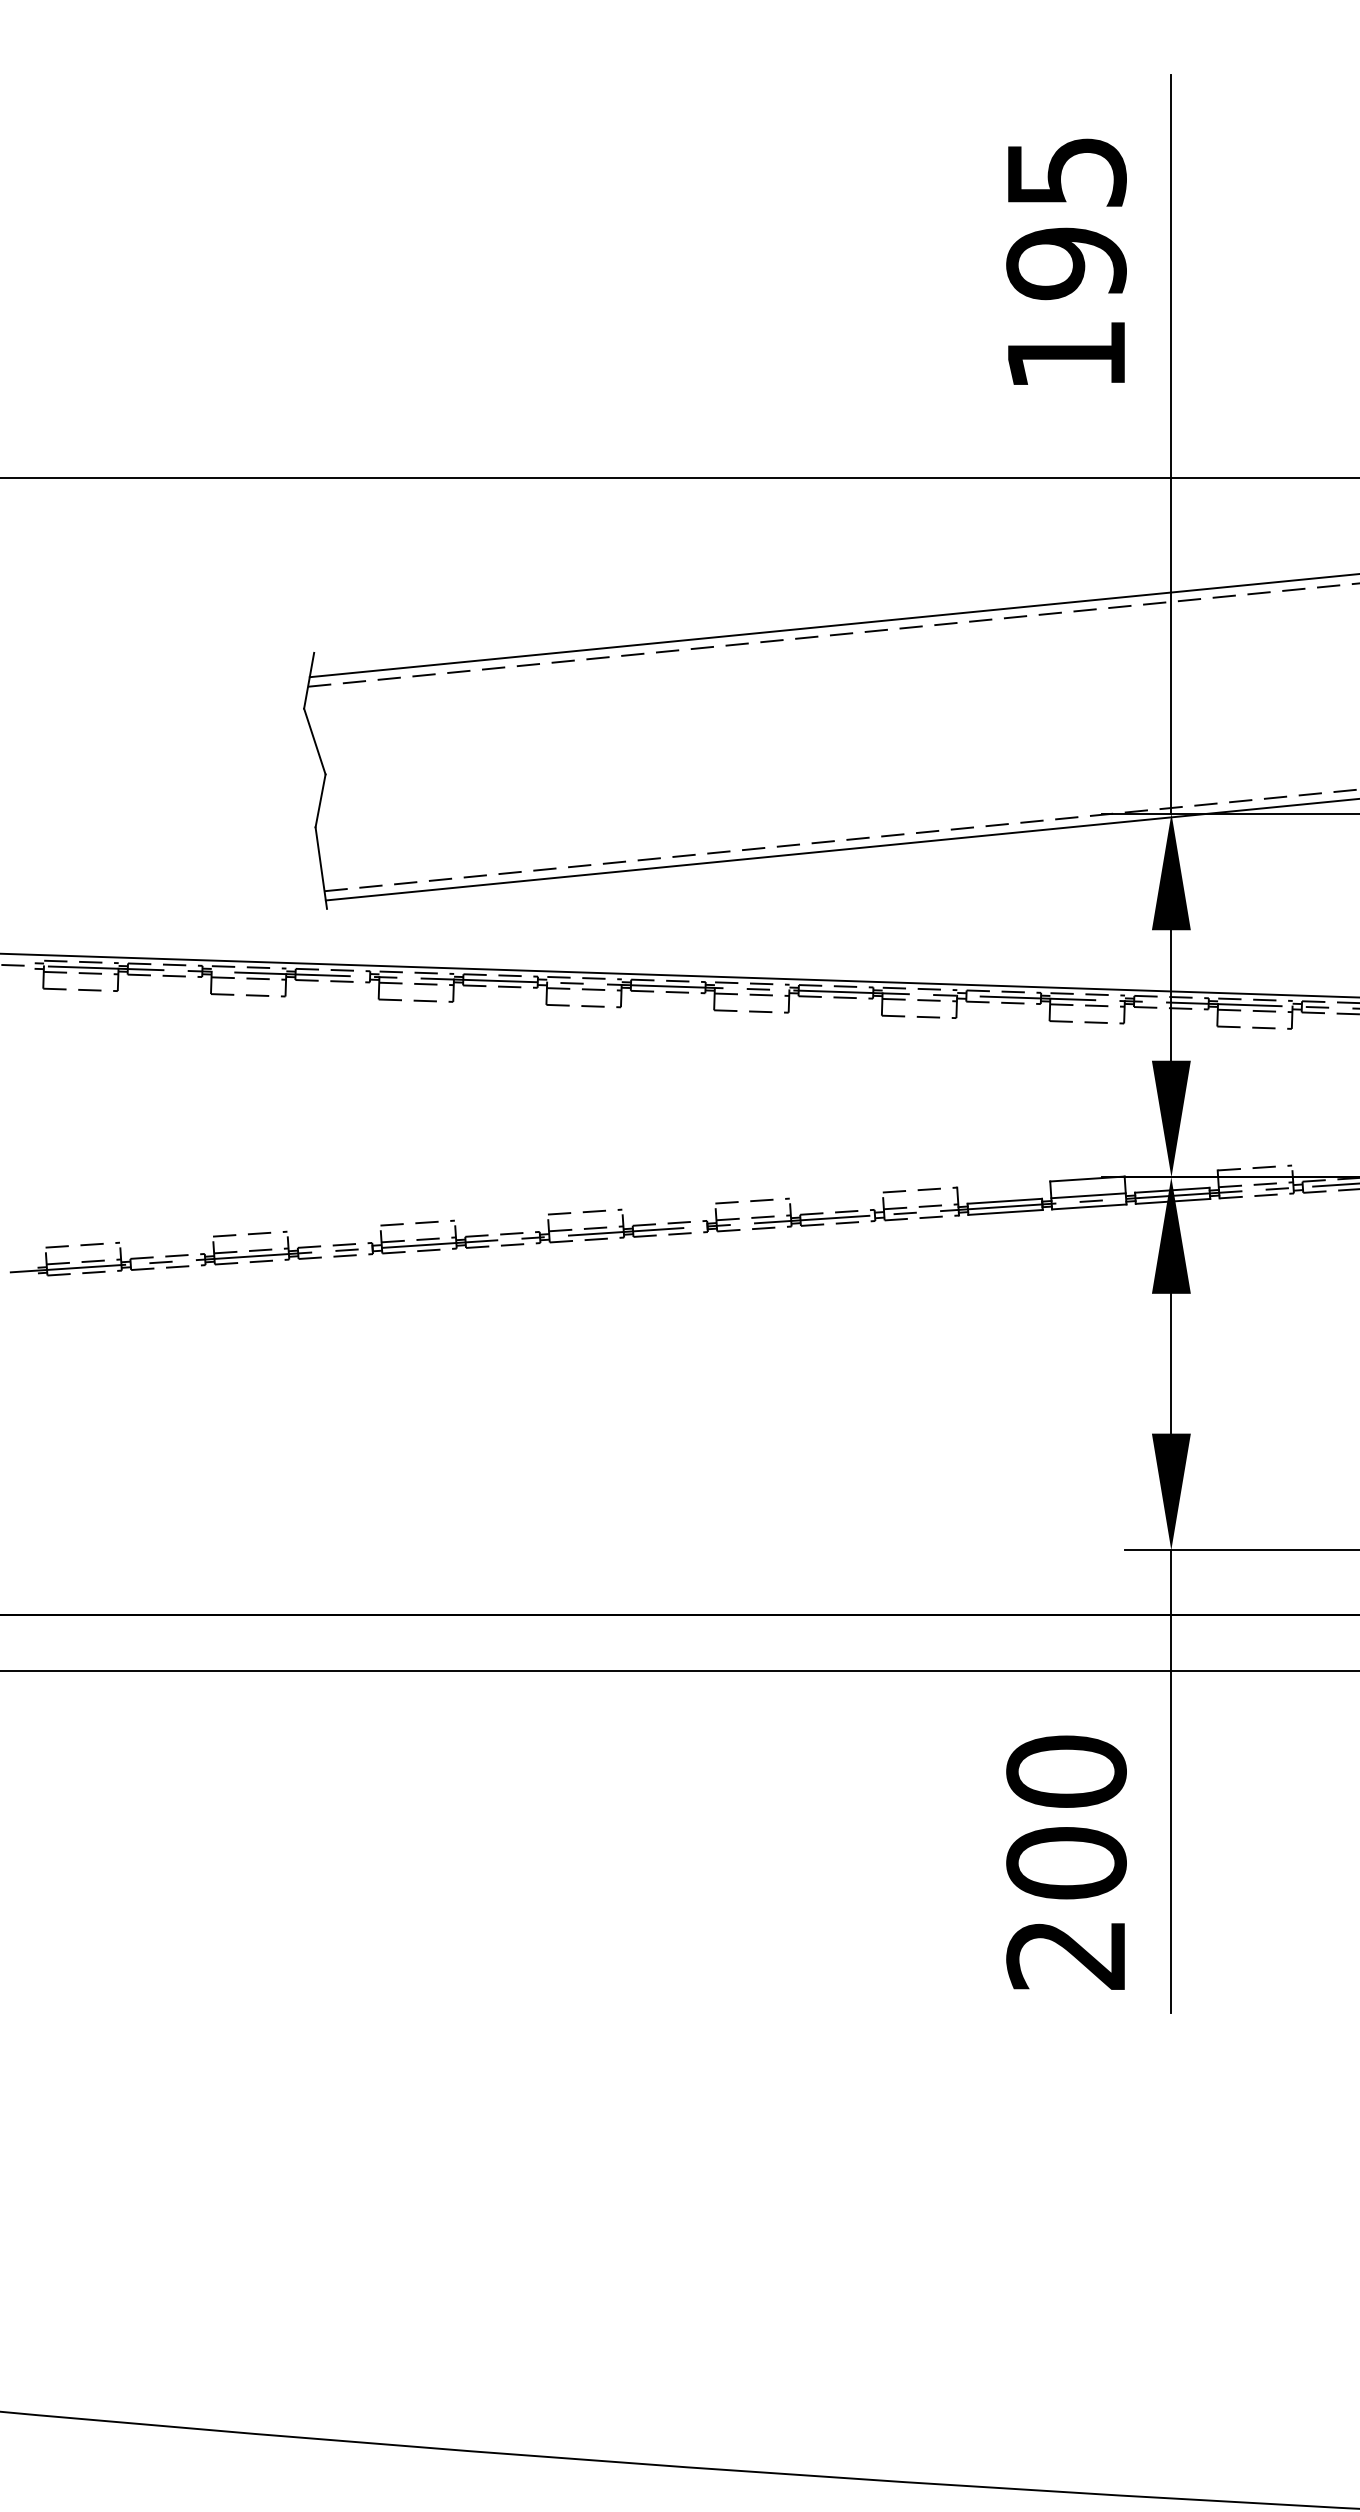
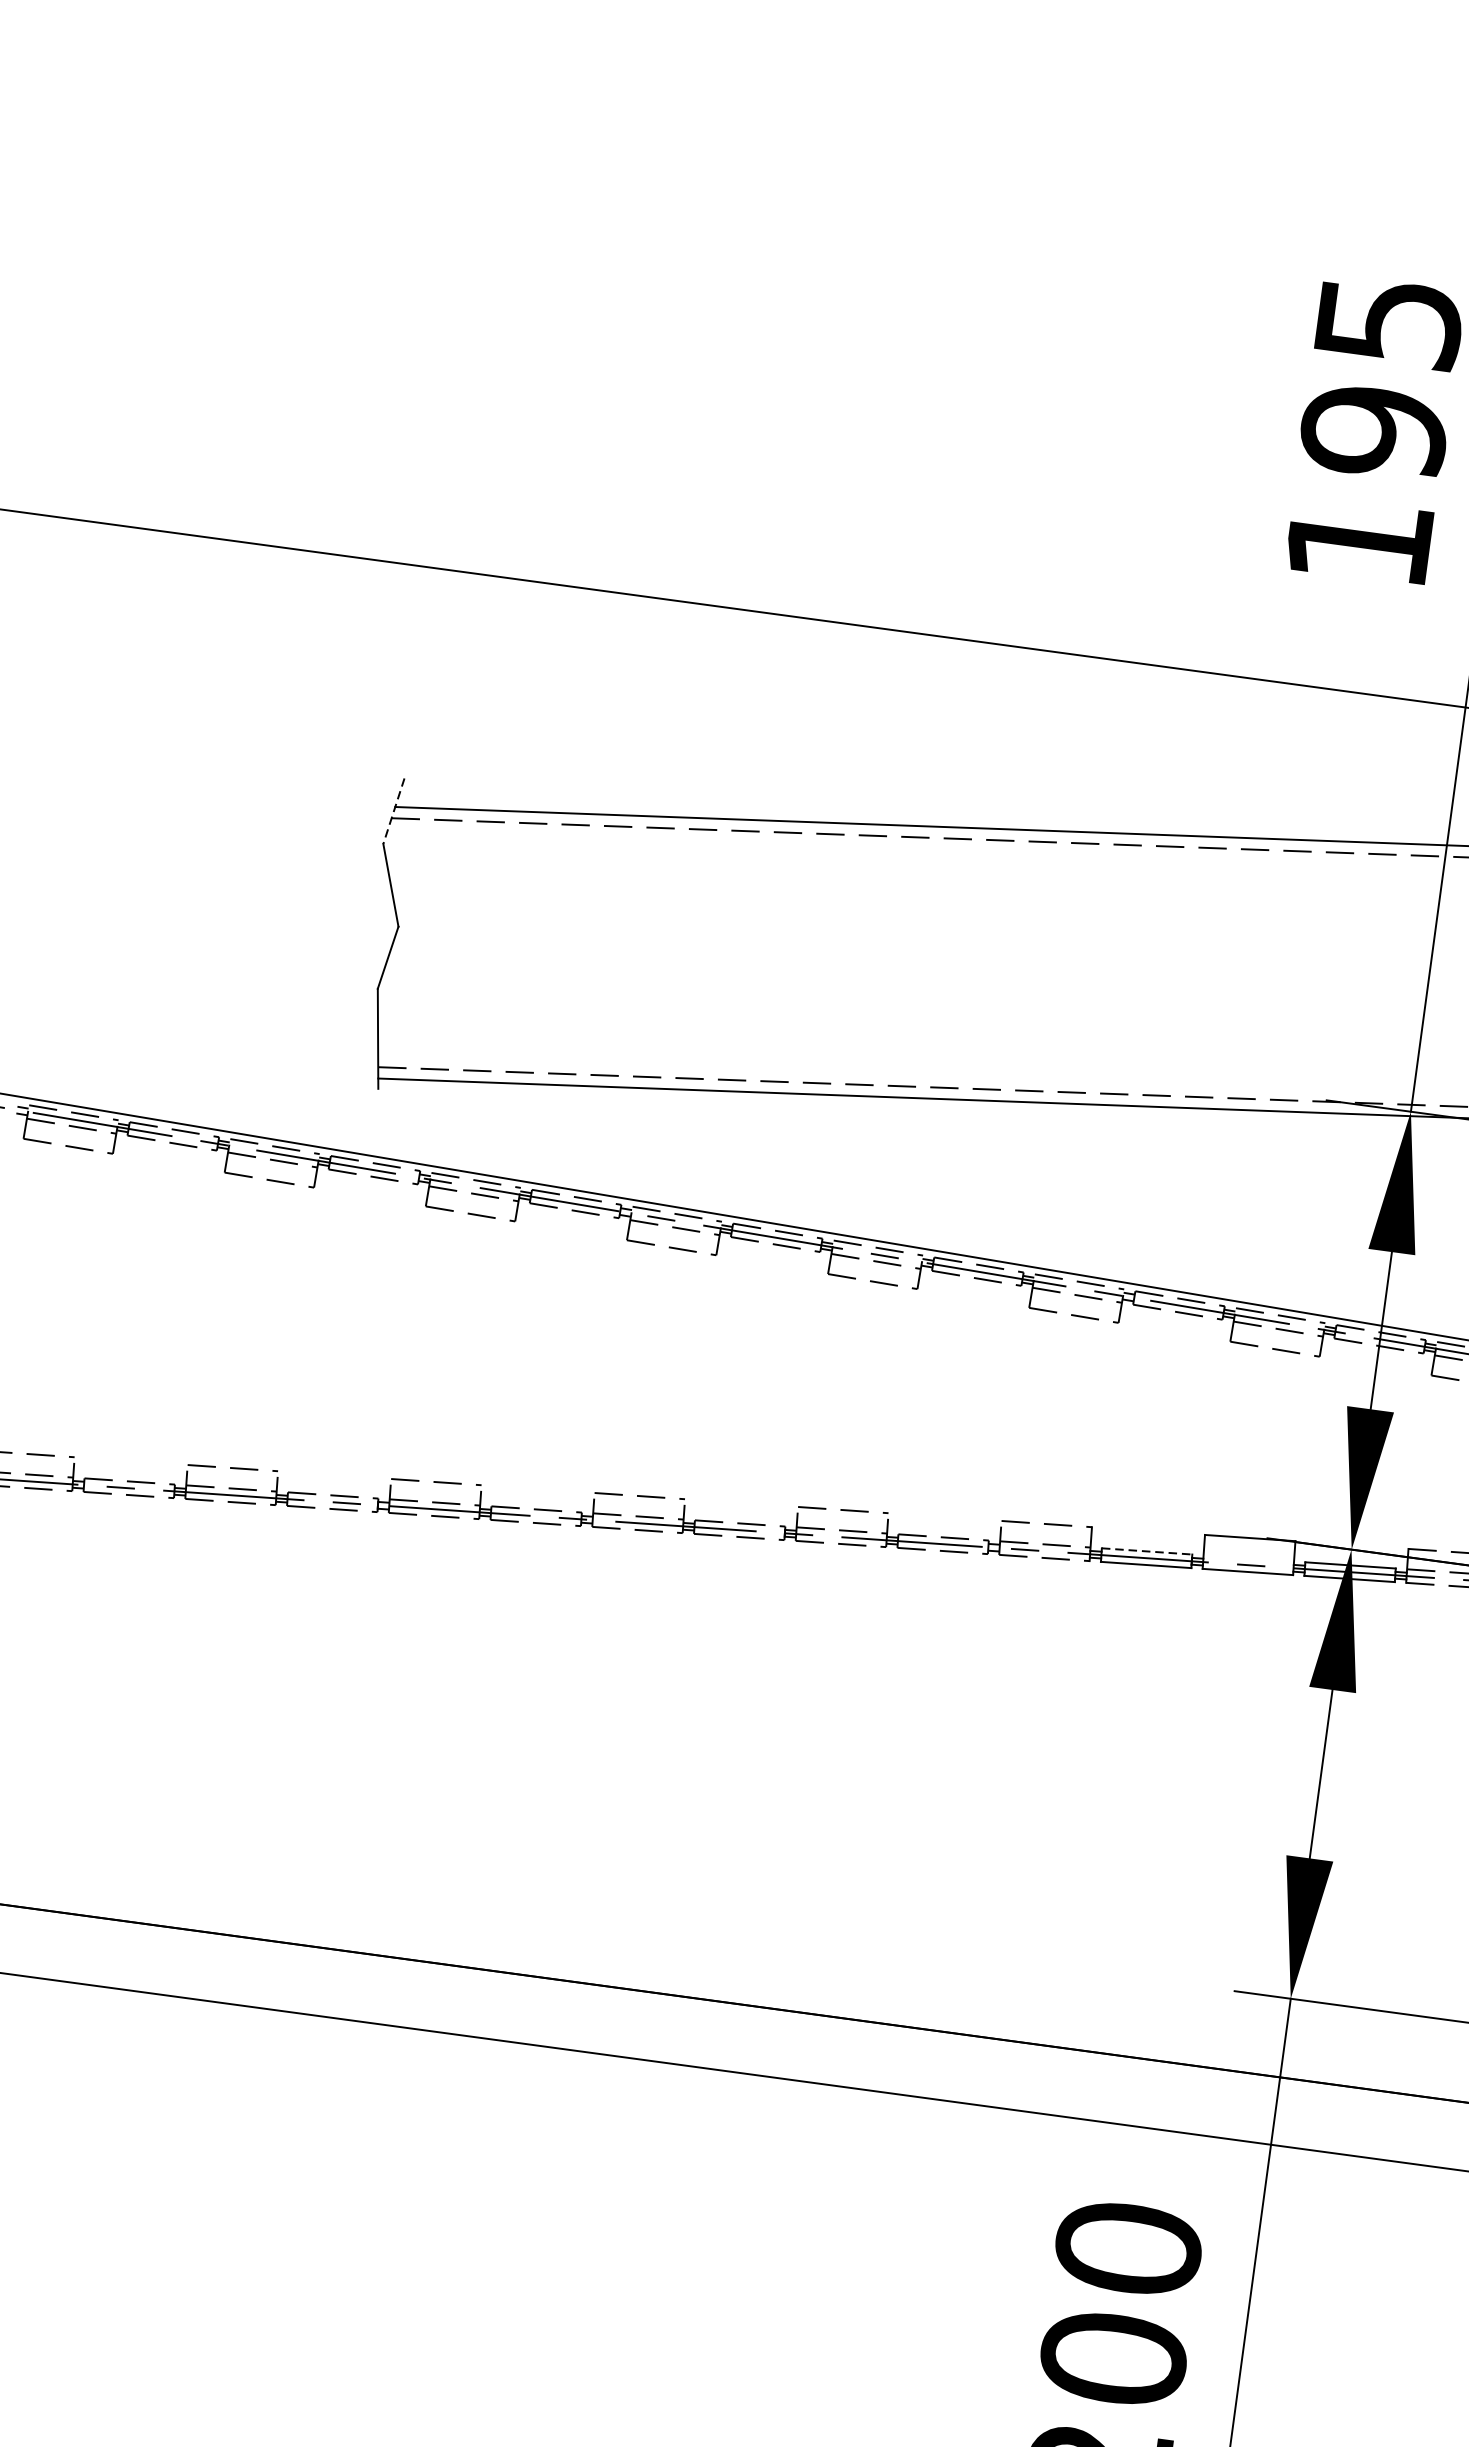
line: (309, 681) -> (394, 812), solid -> dashed
line: (1088, 1195) -> (1248, 1558), removed
line: (1005, 1201) -> (1147, 1551), solid -> dashed

